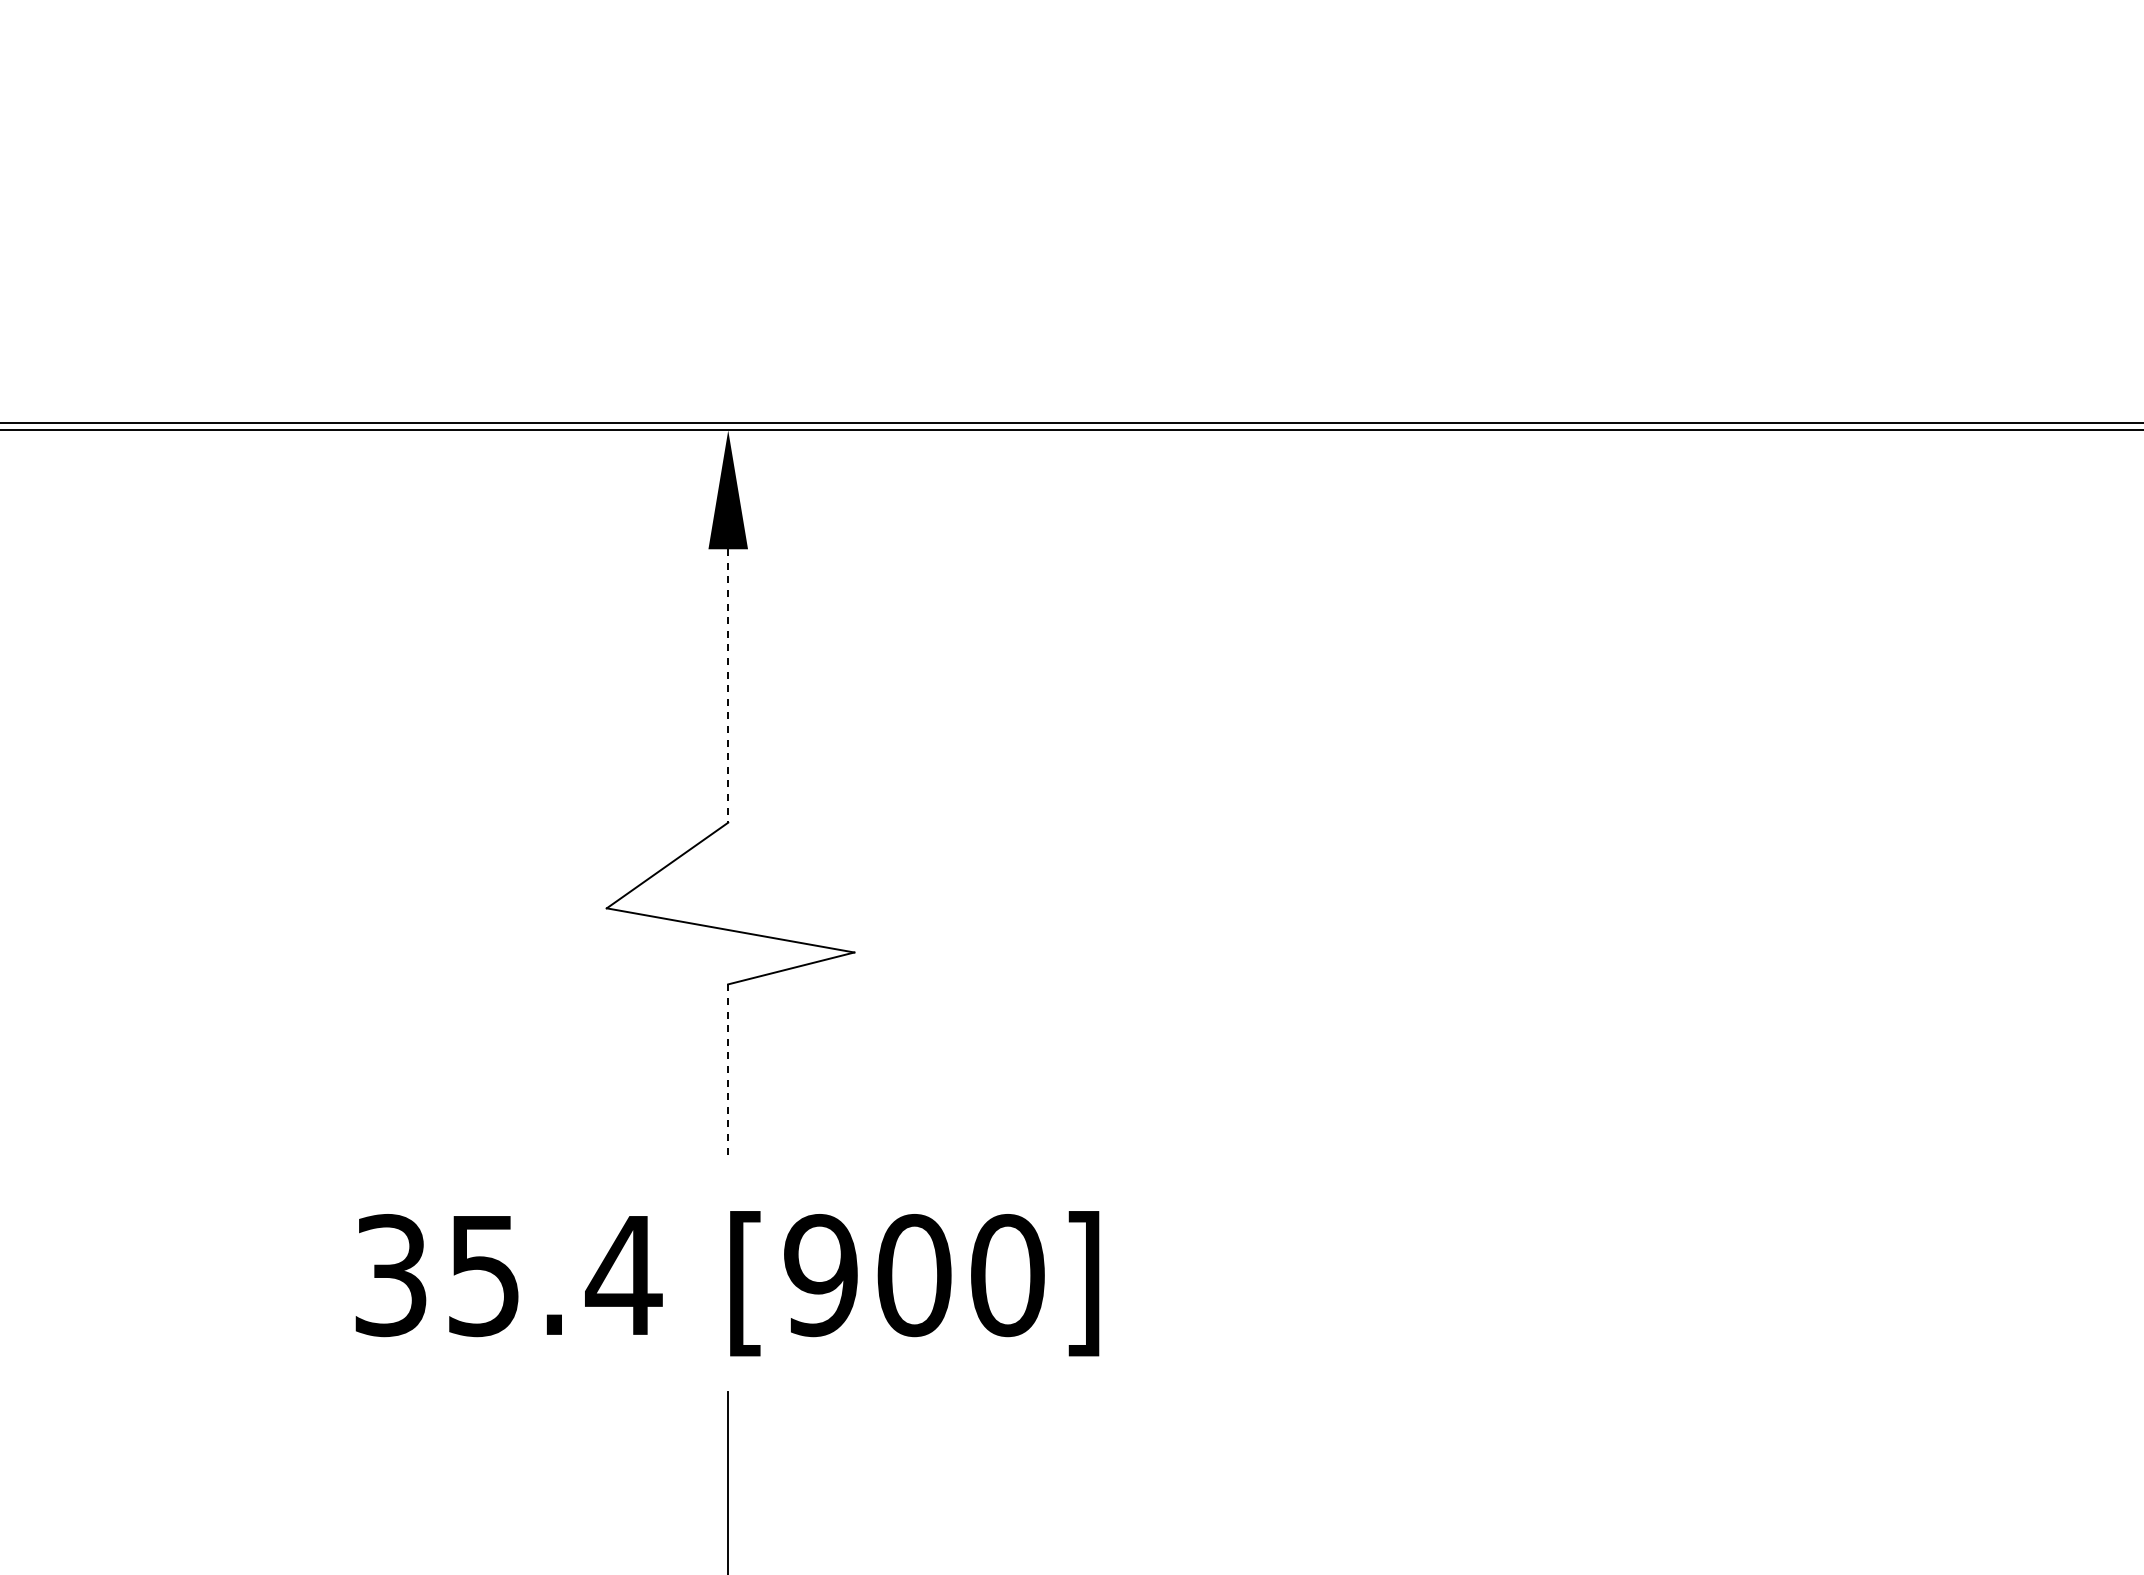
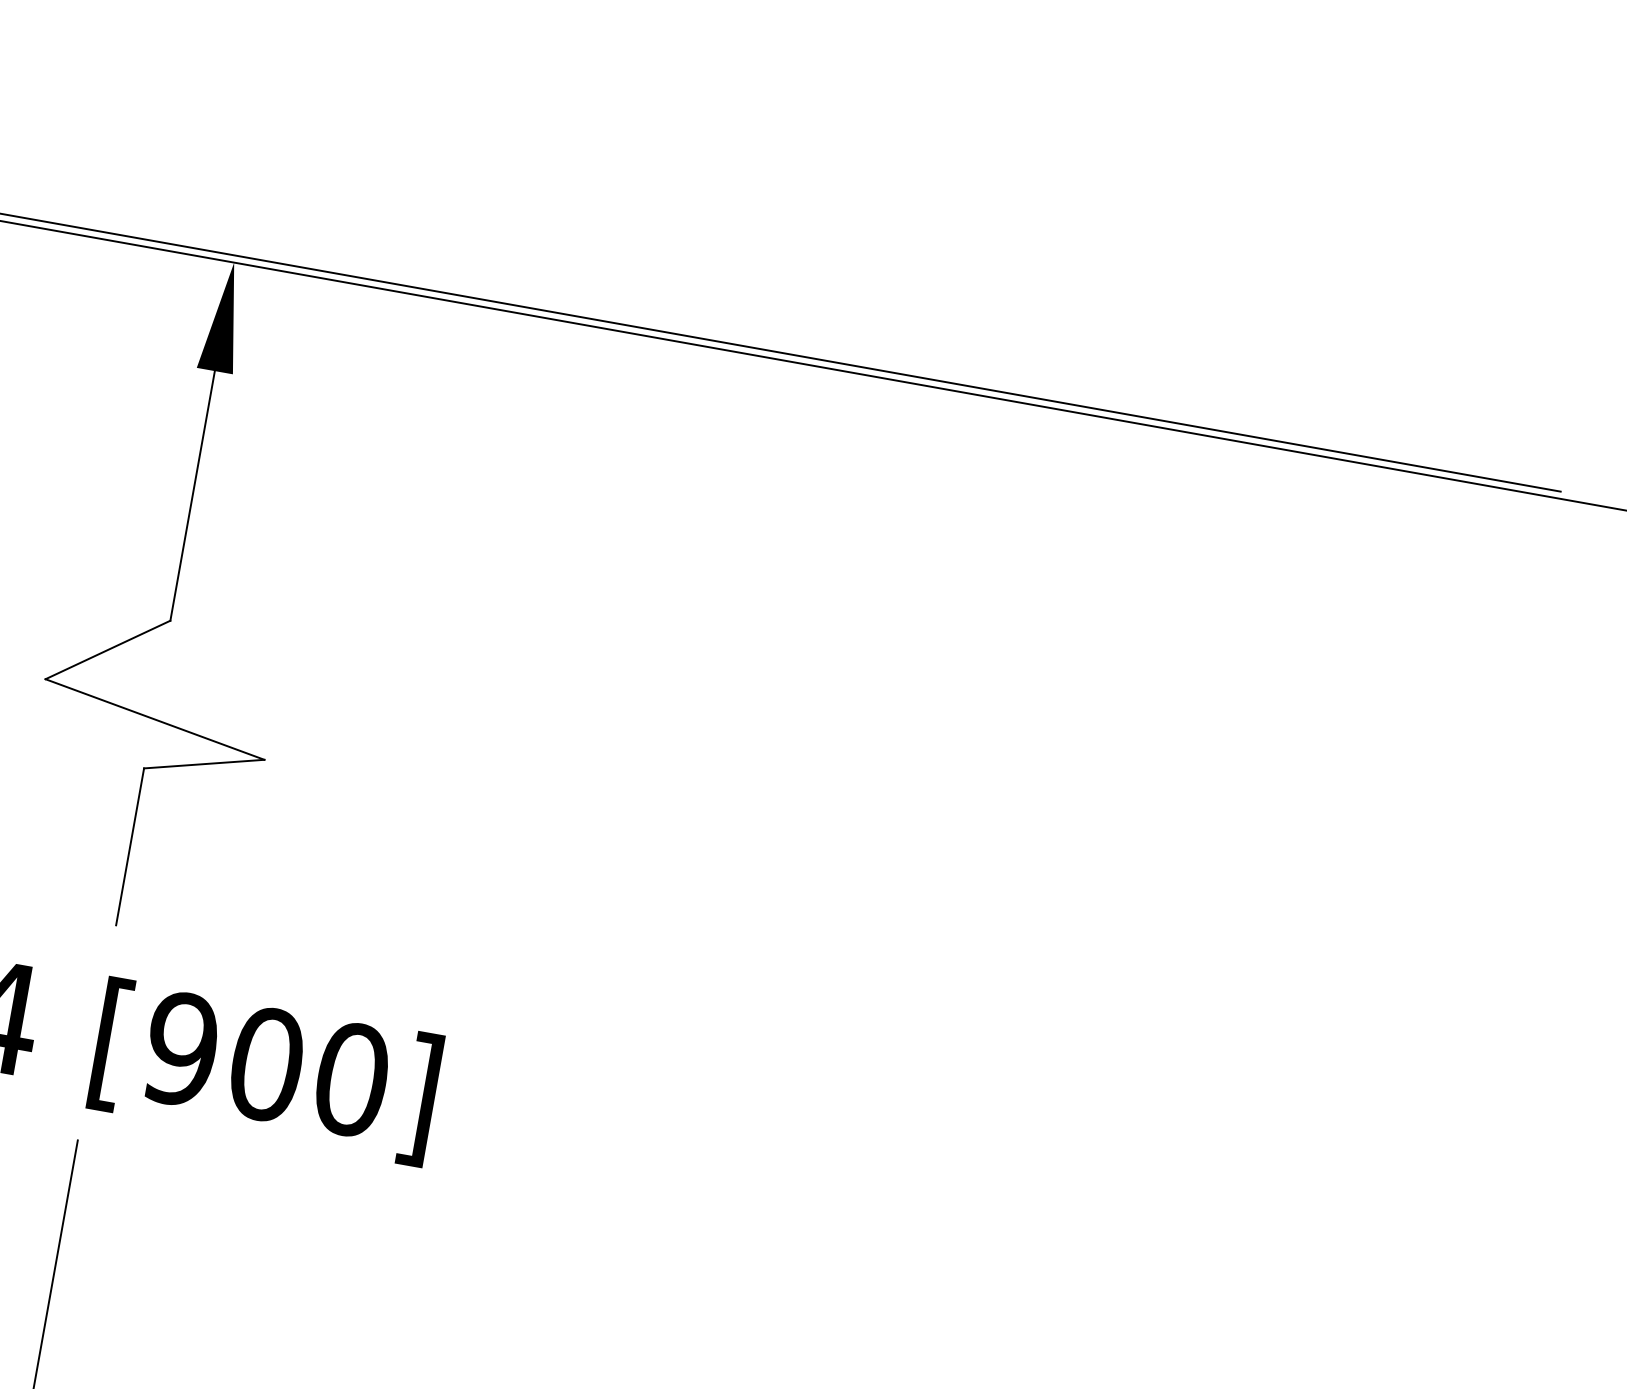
line: (728, 685) -> (192, 495), dashed -> solid
line: (728, 1070) -> (130, 847), dashed -> solid

